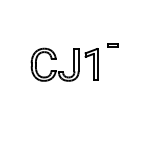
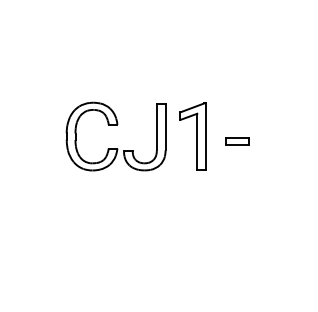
part: (112, 45) -> (236, 142), moved

